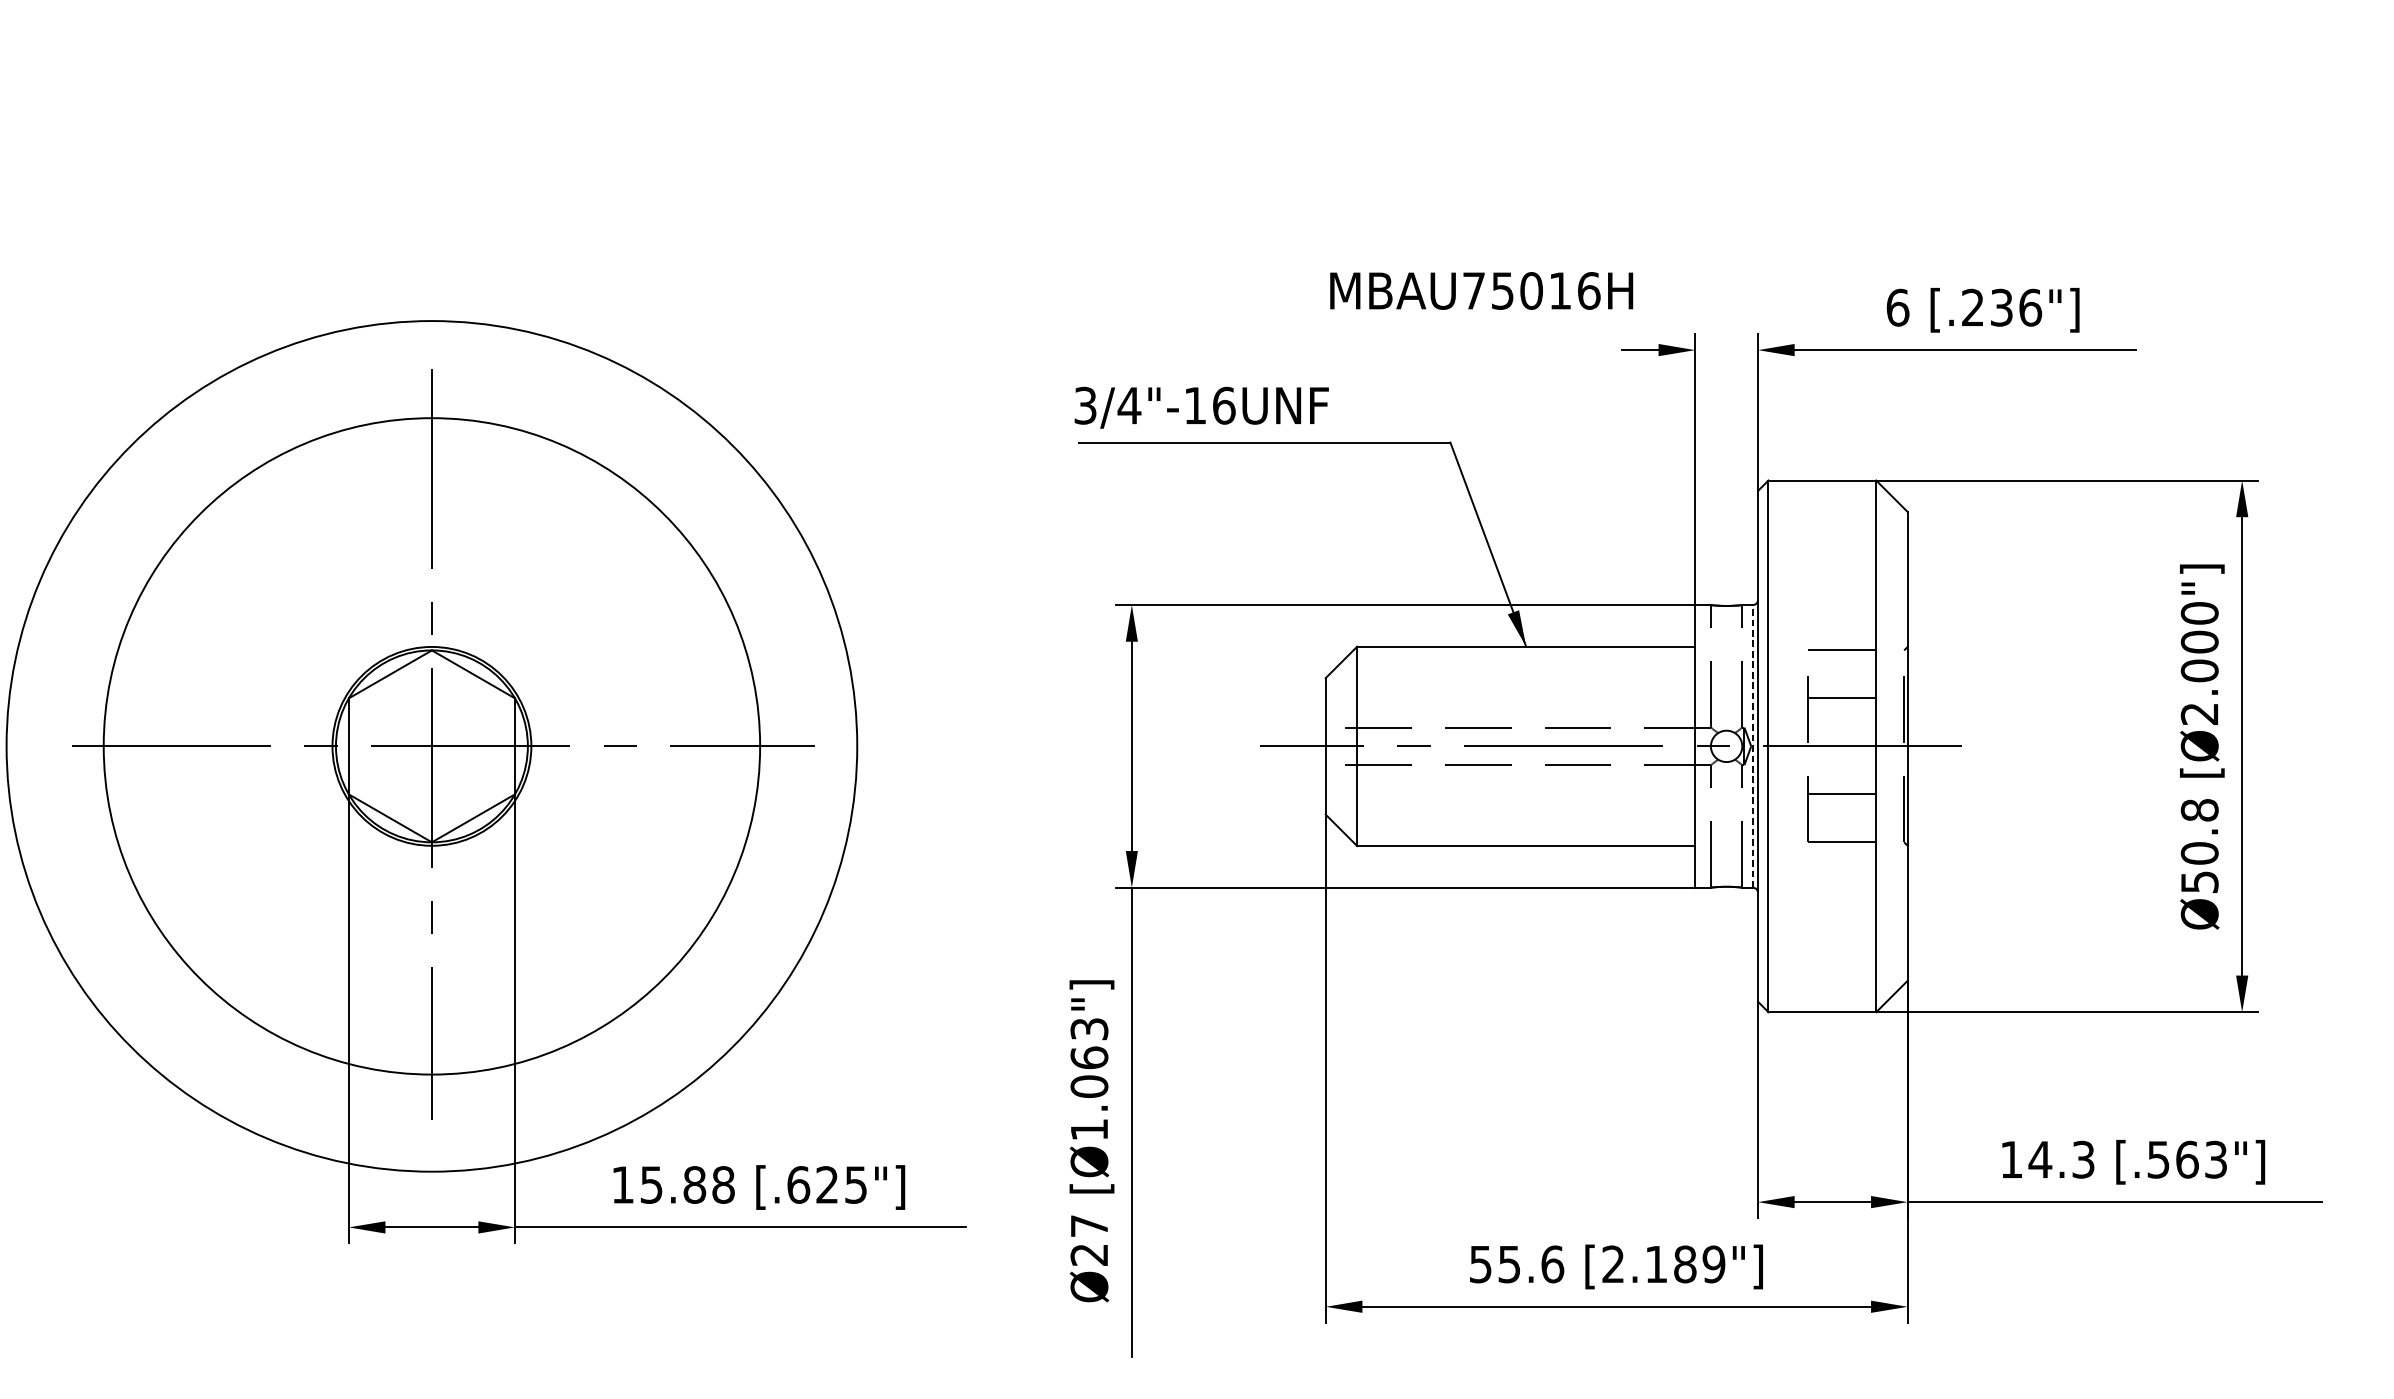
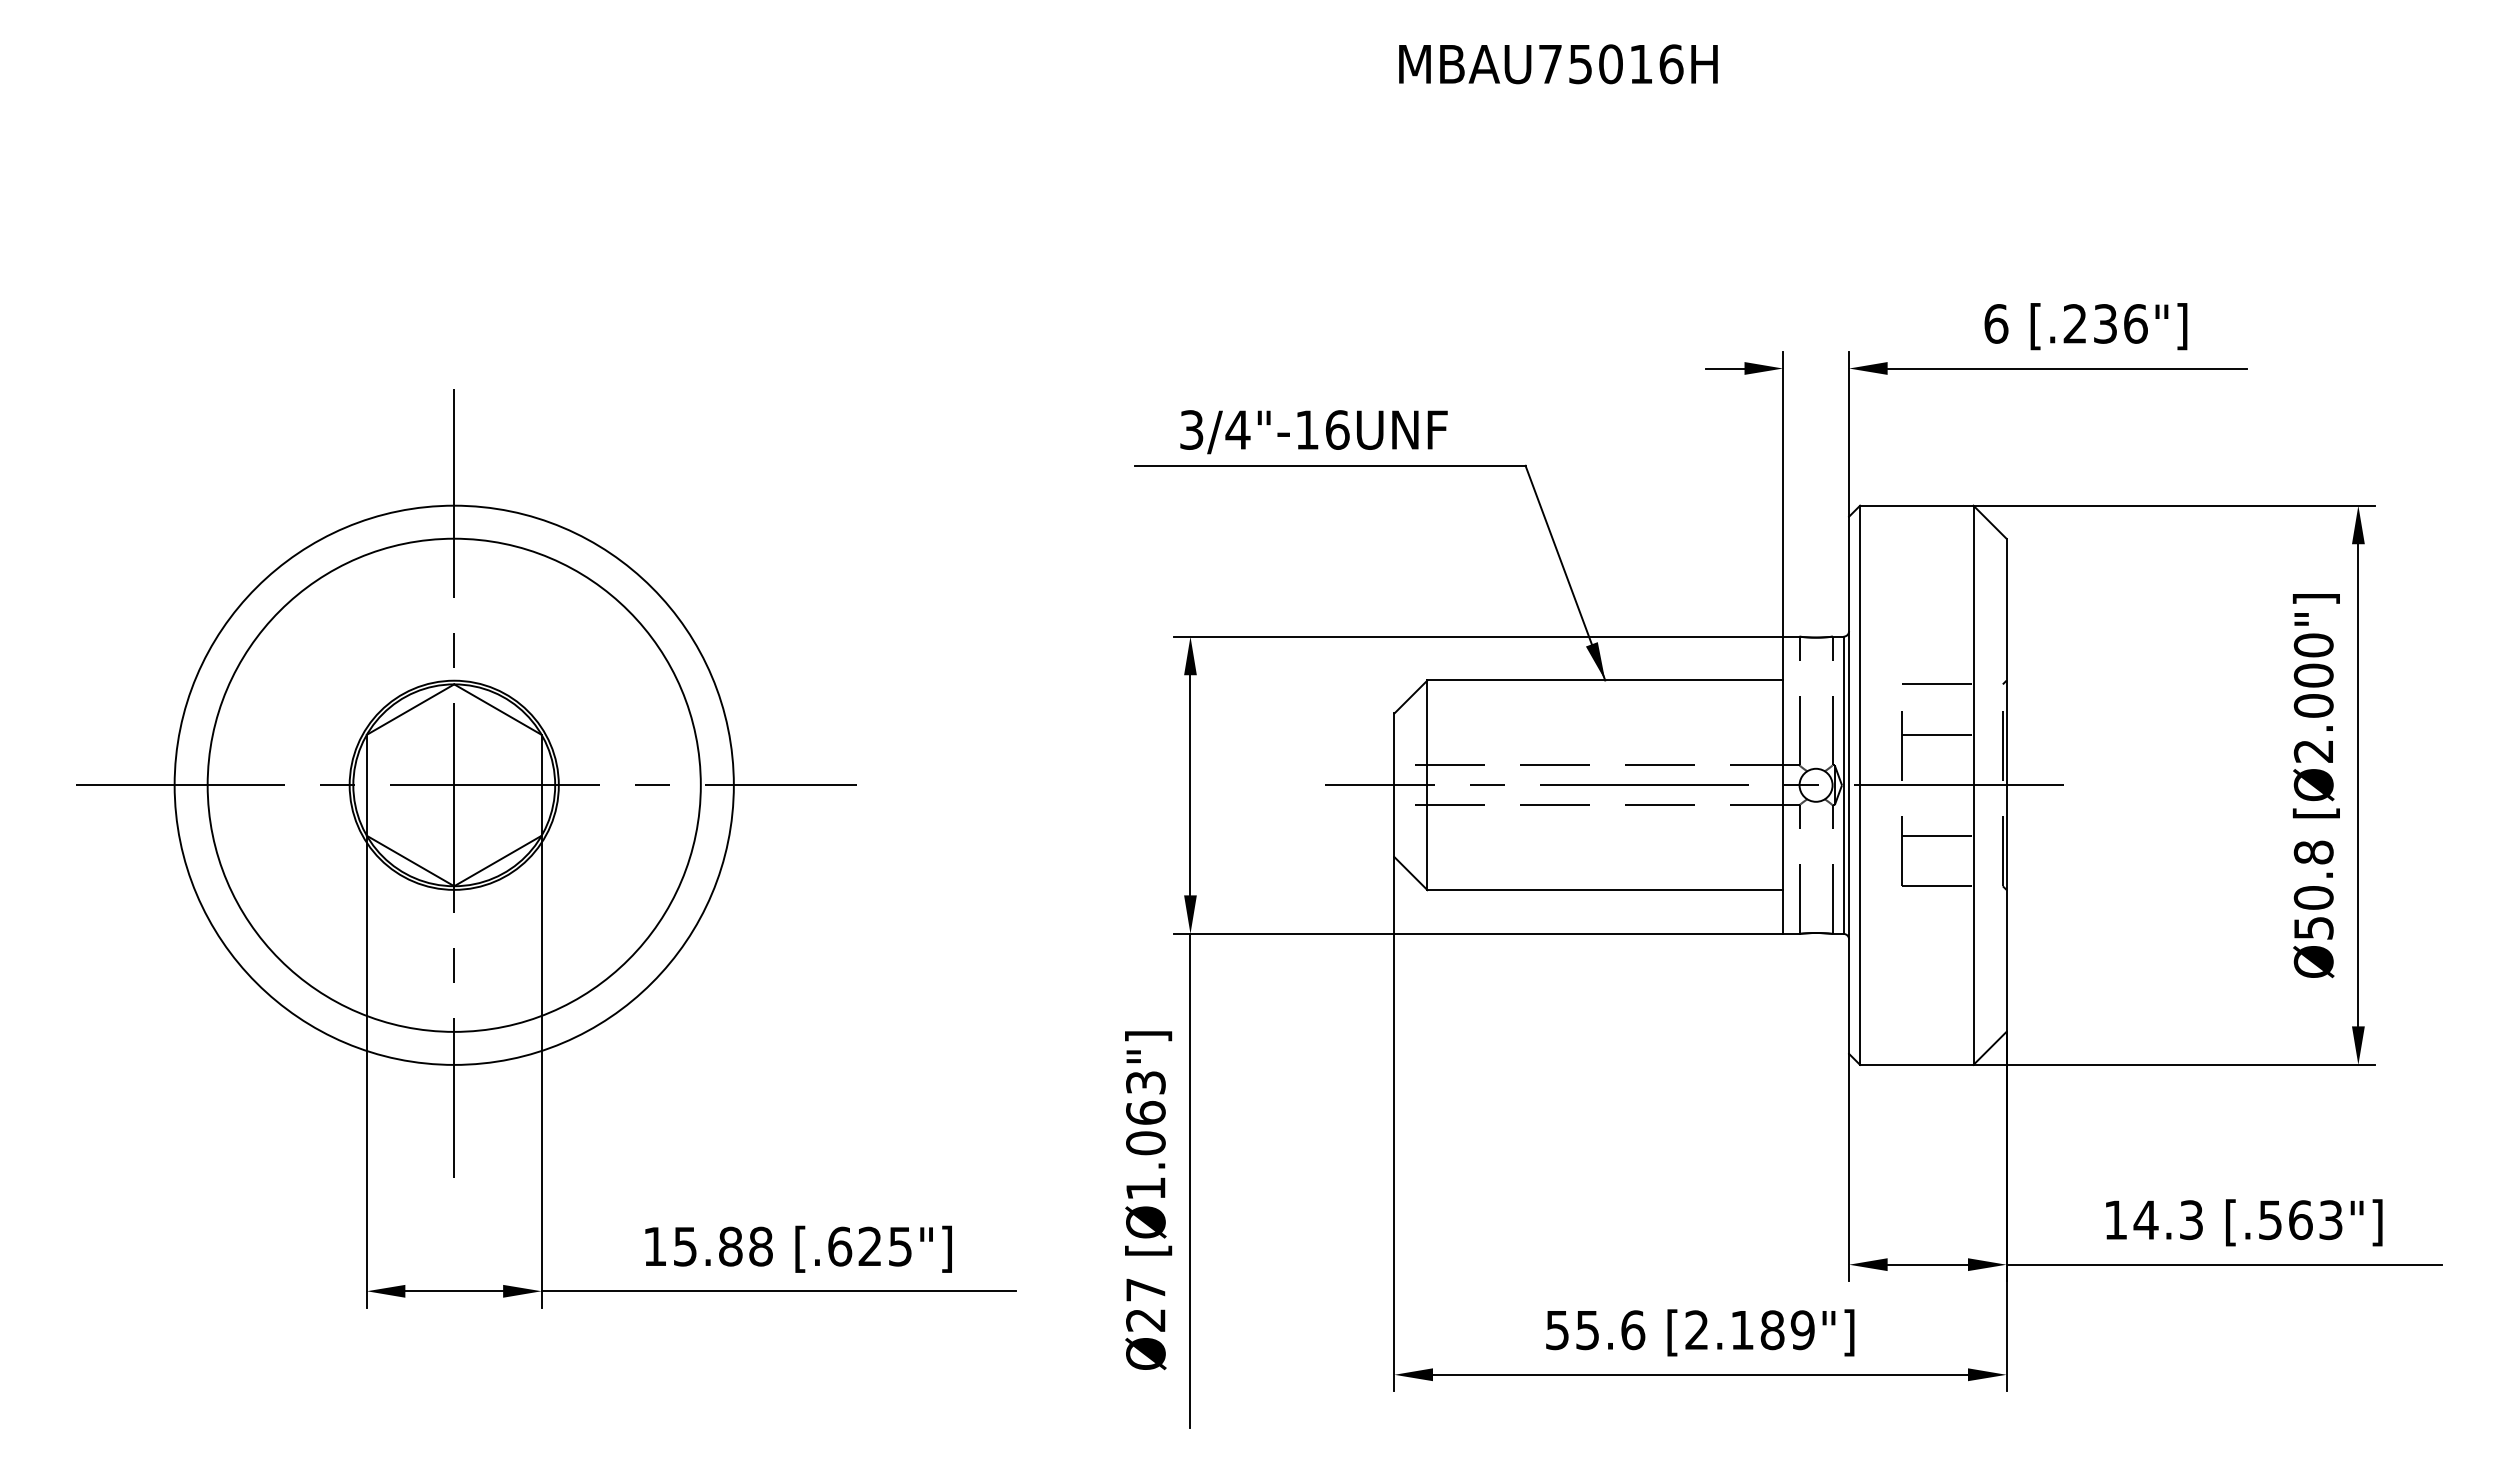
text: (1481, 291) -> (1558, 64), moved
text: (1201, 408) -> (1313, 432), moved
circle: (431, 745) -> (453, 784), size x0.62
circle: (431, 745) -> (453, 784), size x0.71
line: (1752, 746) -> (1843, 785), dashed -> solid

